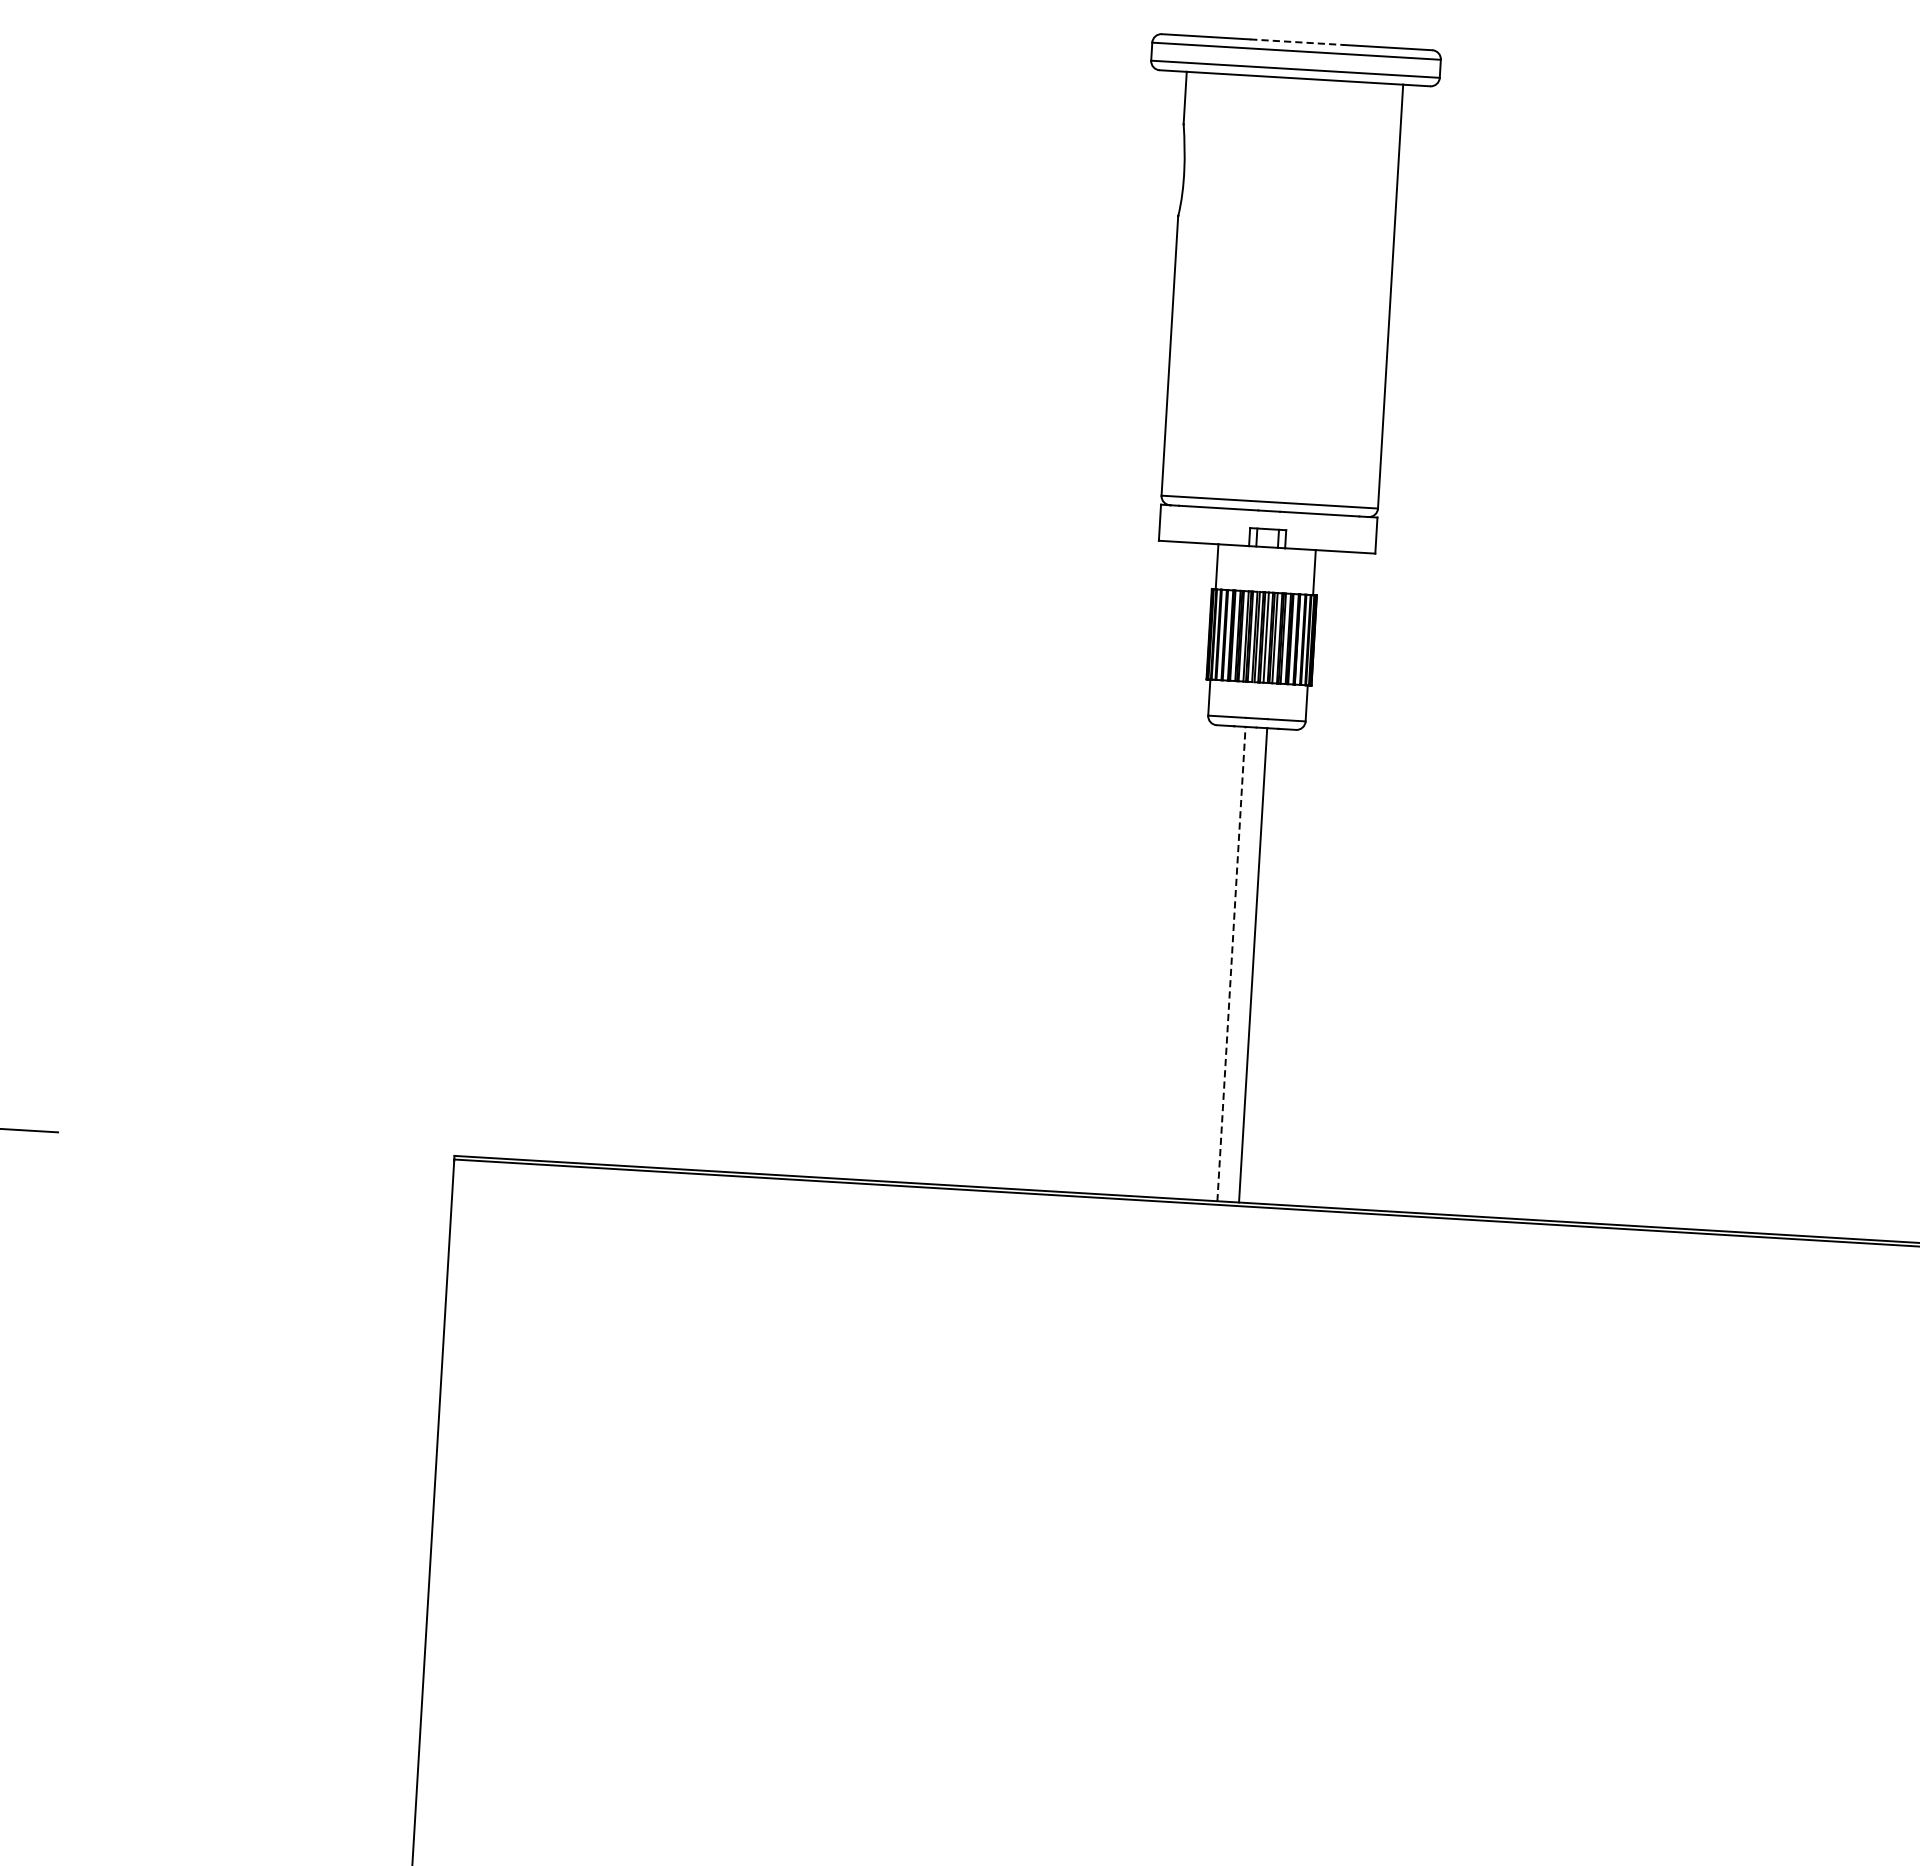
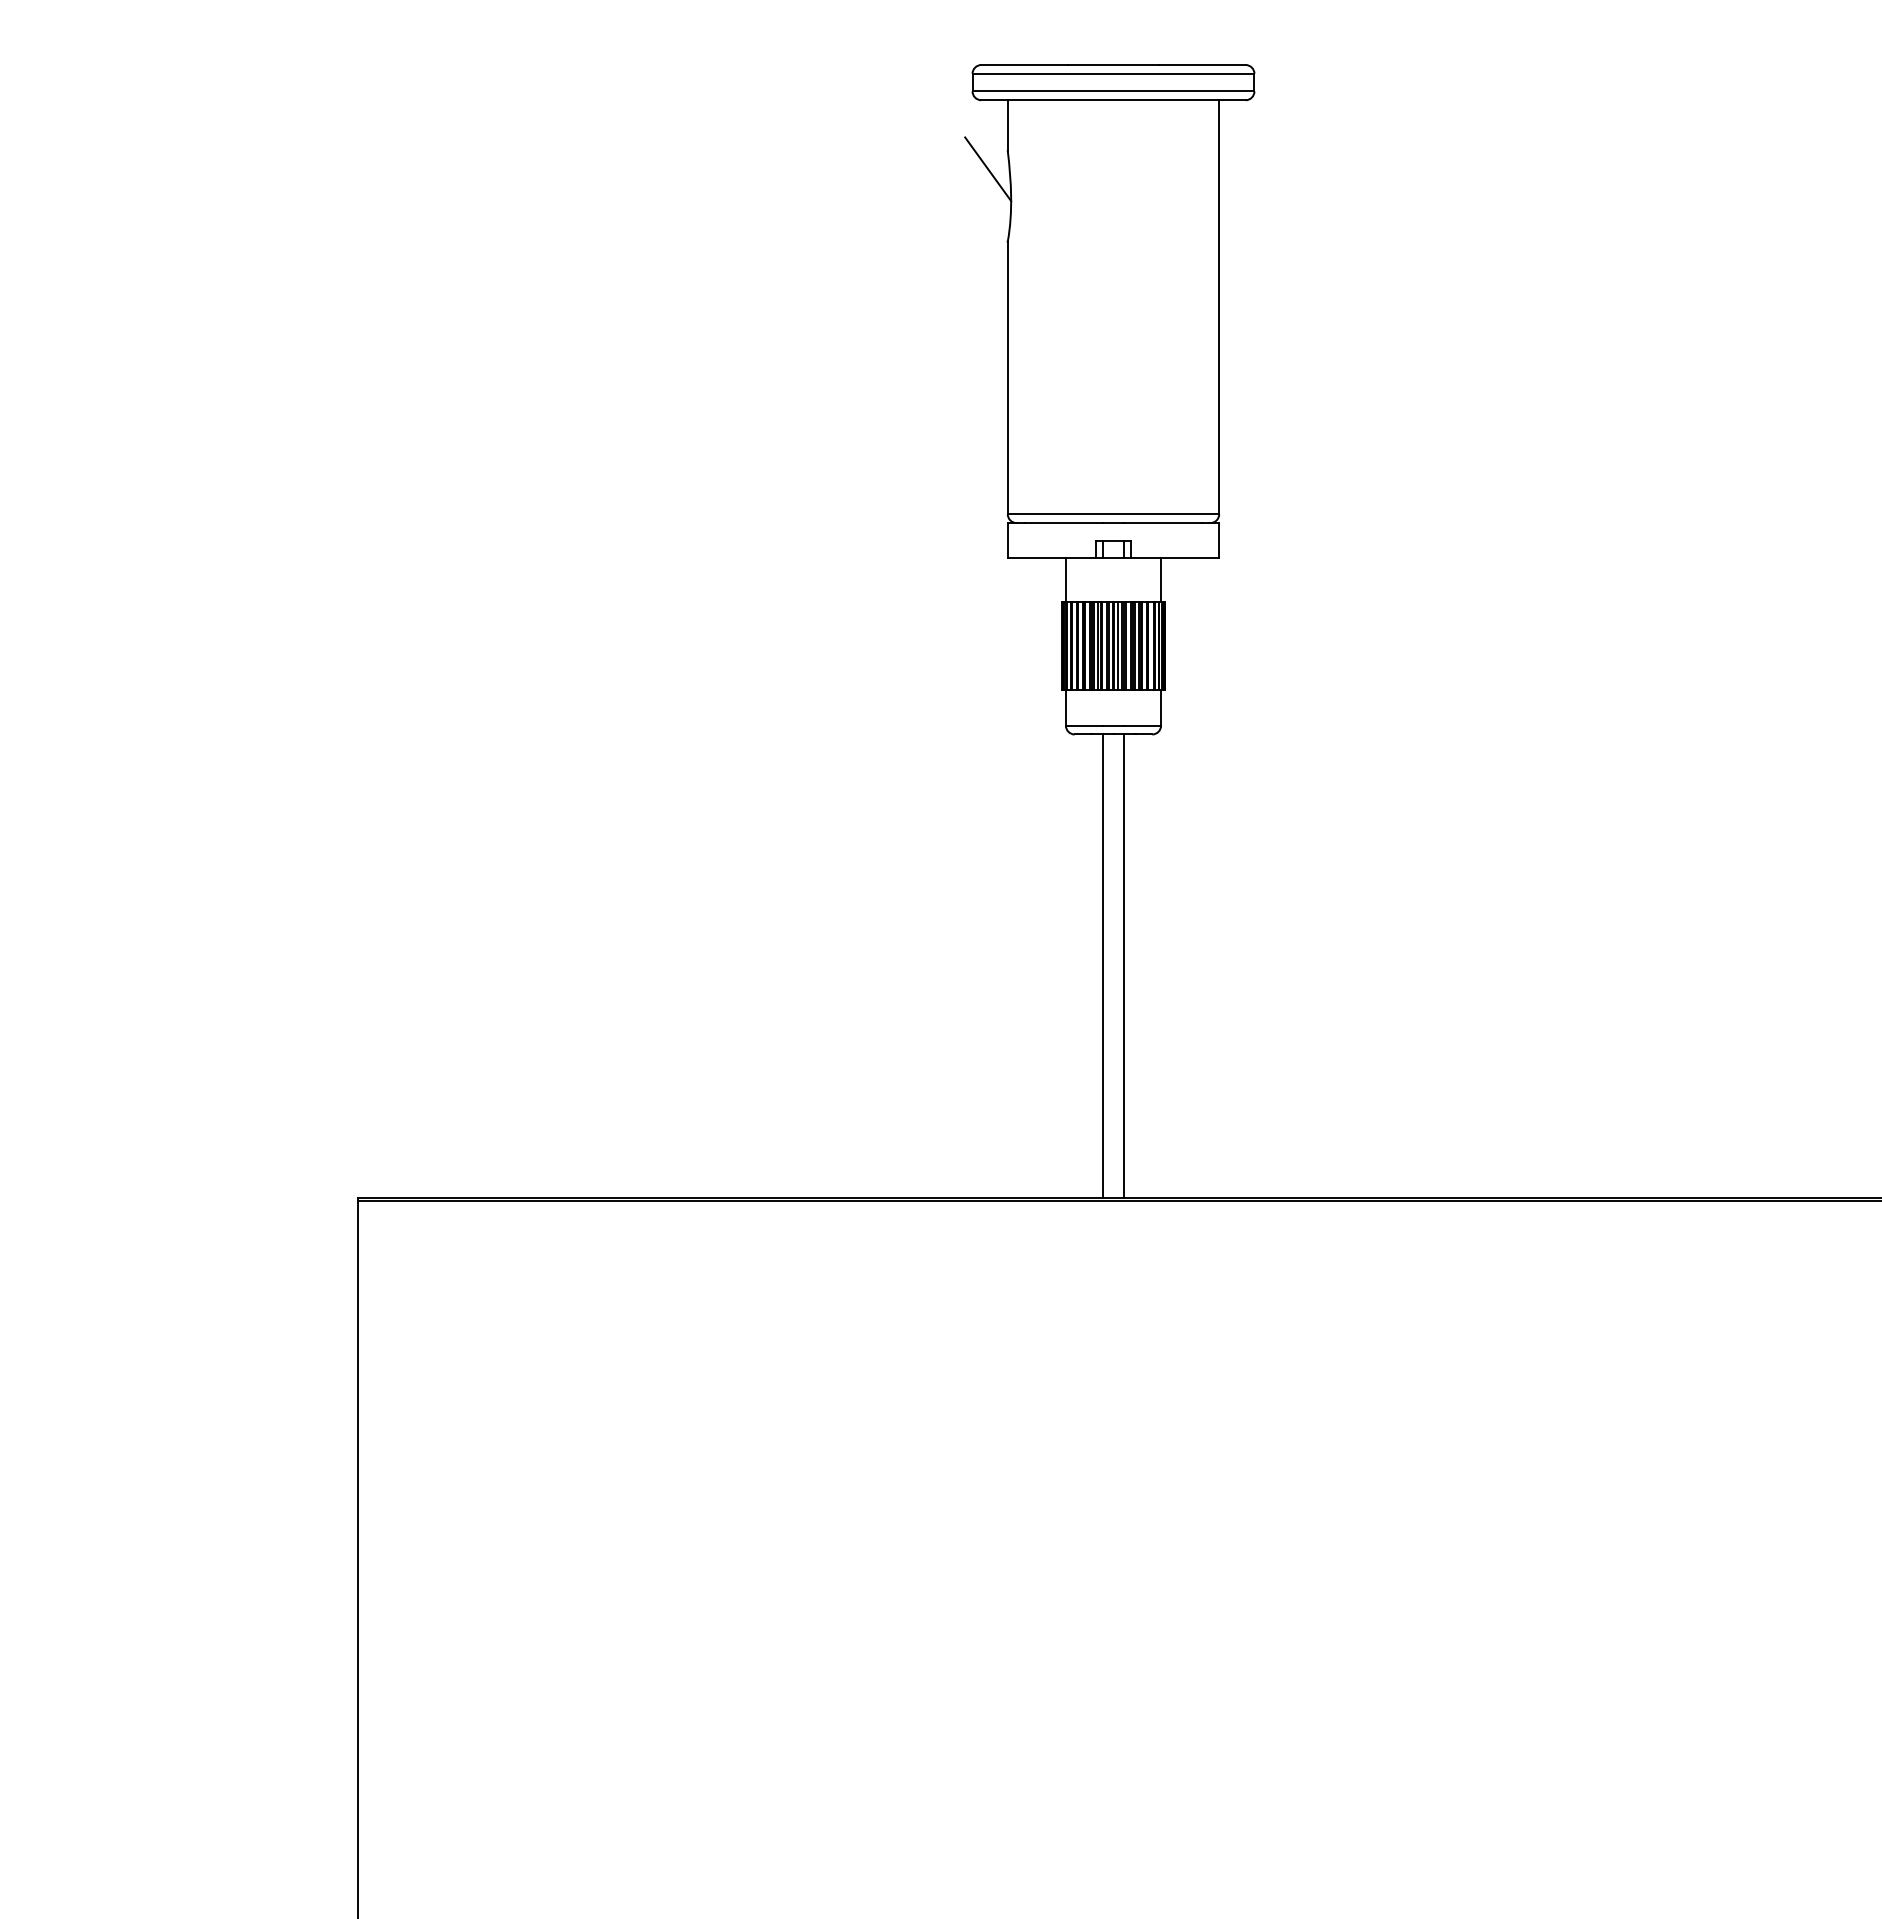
line: (1297, 42) -> (1113, 65), dashed -> solid
line: (1162, 141) -> (988, 169), added
line: (1231, 964) -> (1102, 966), dashed -> solid

